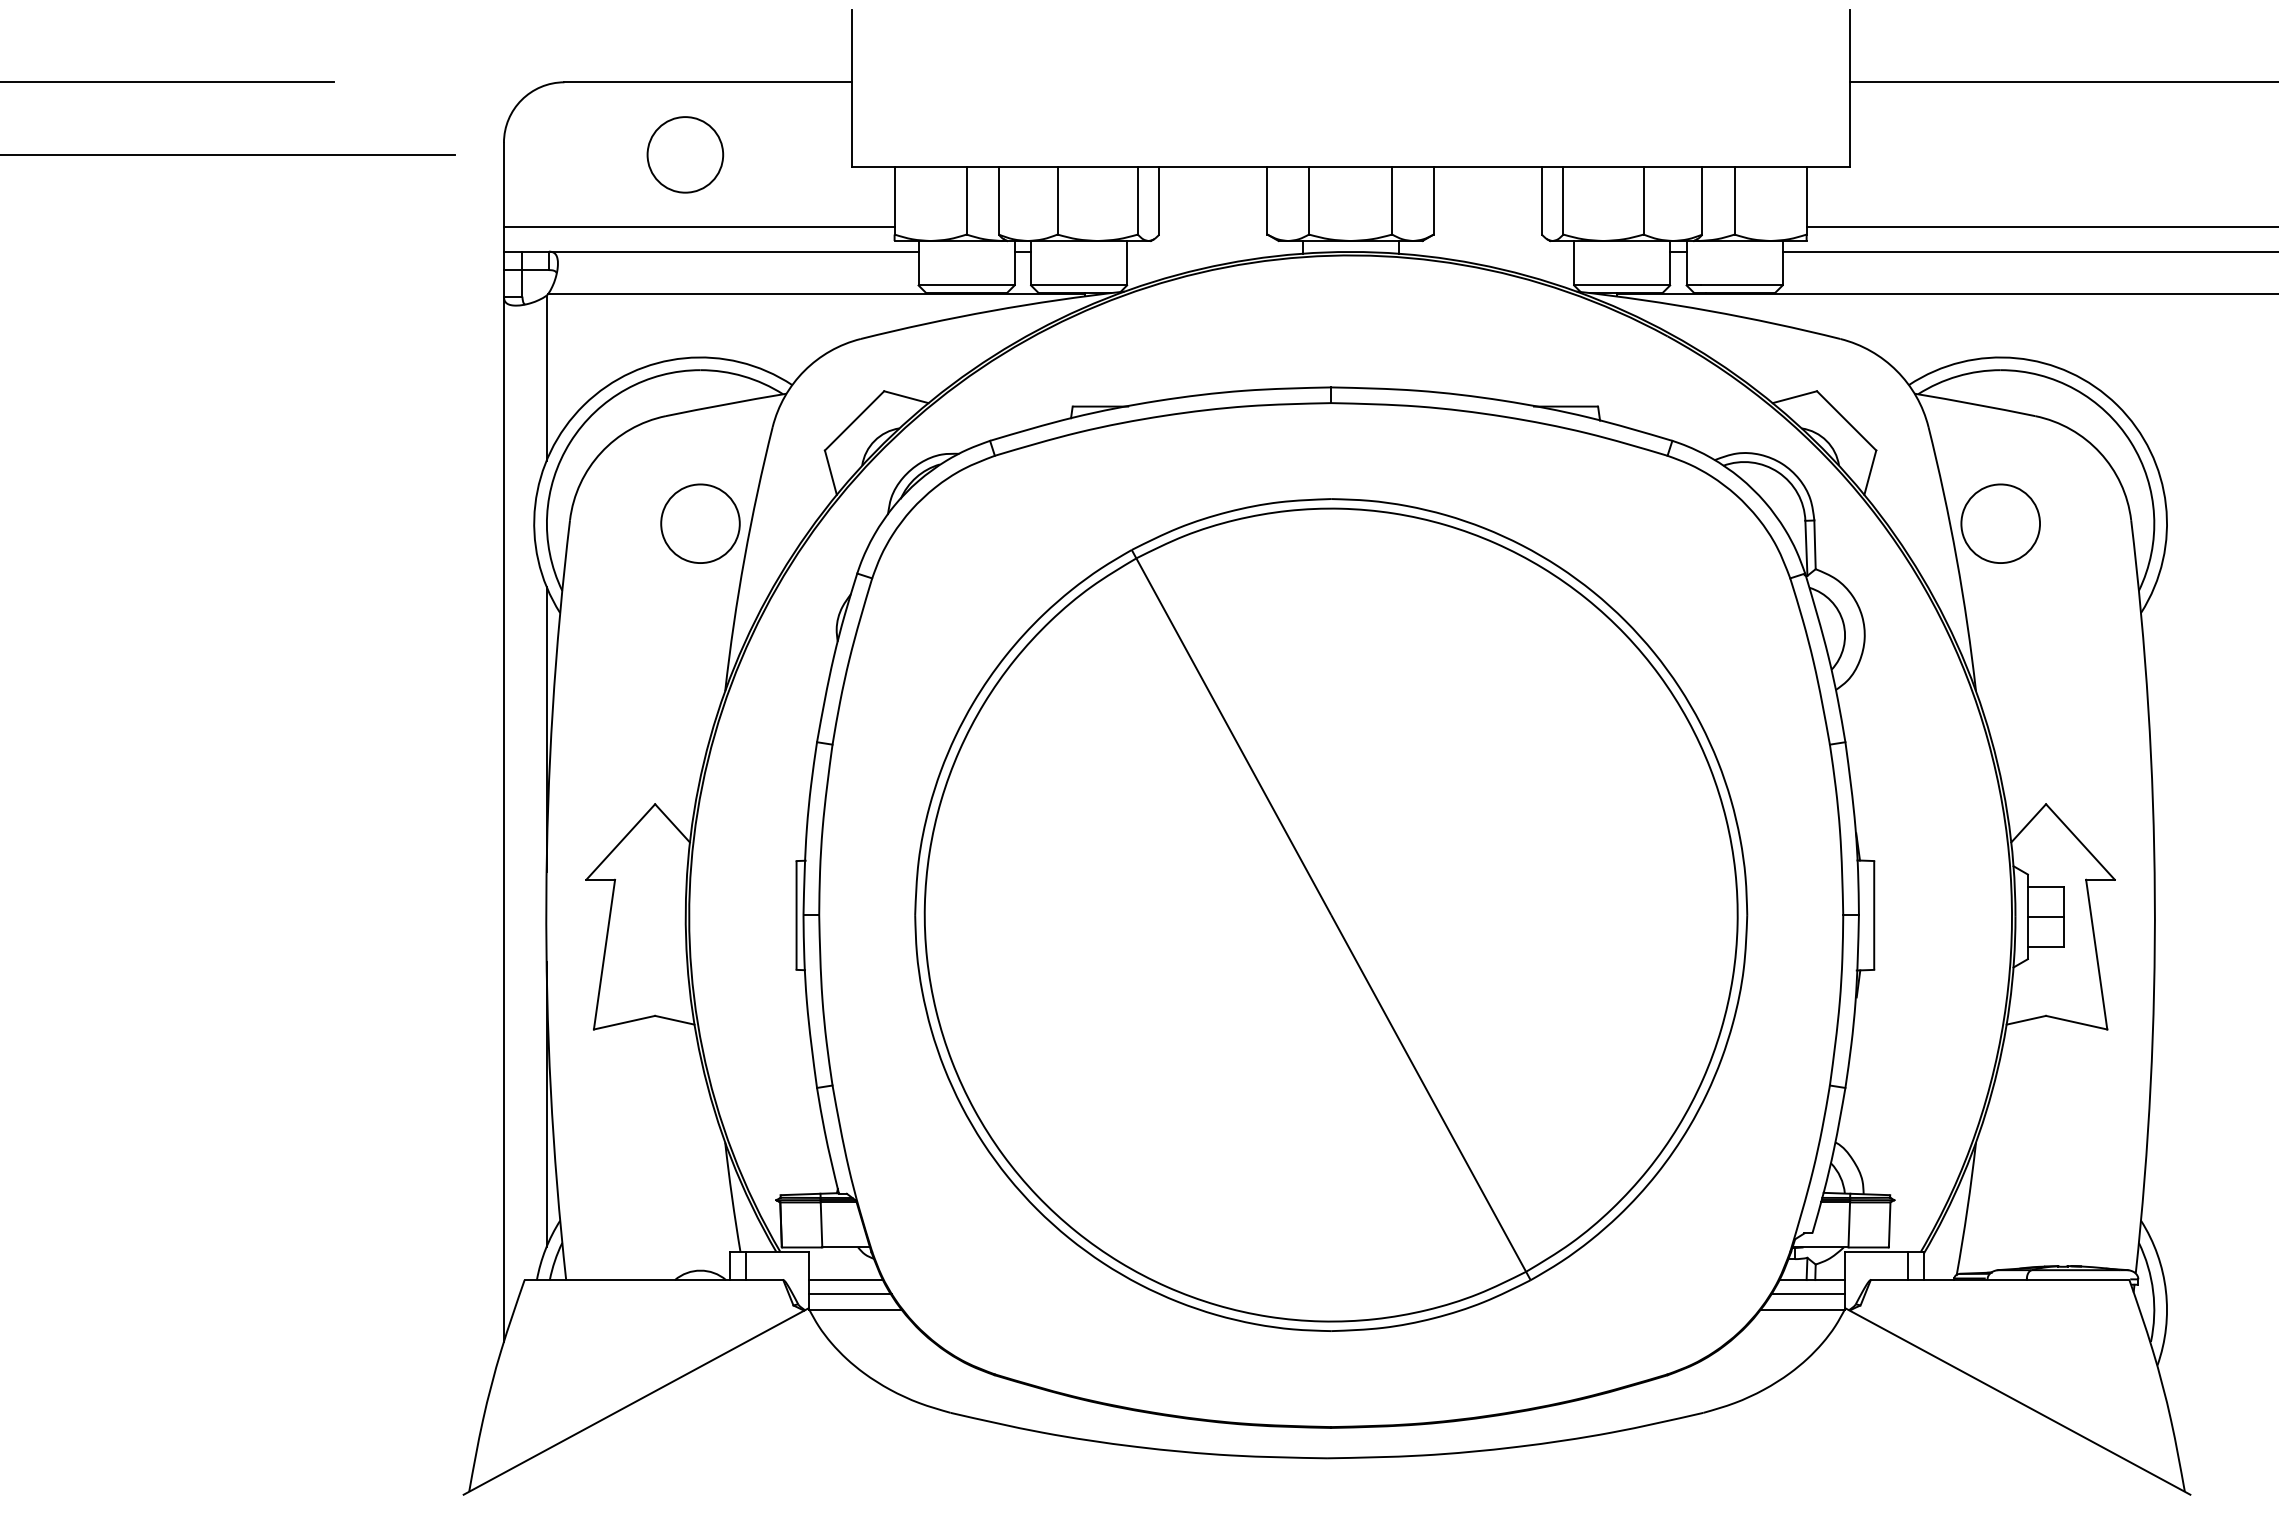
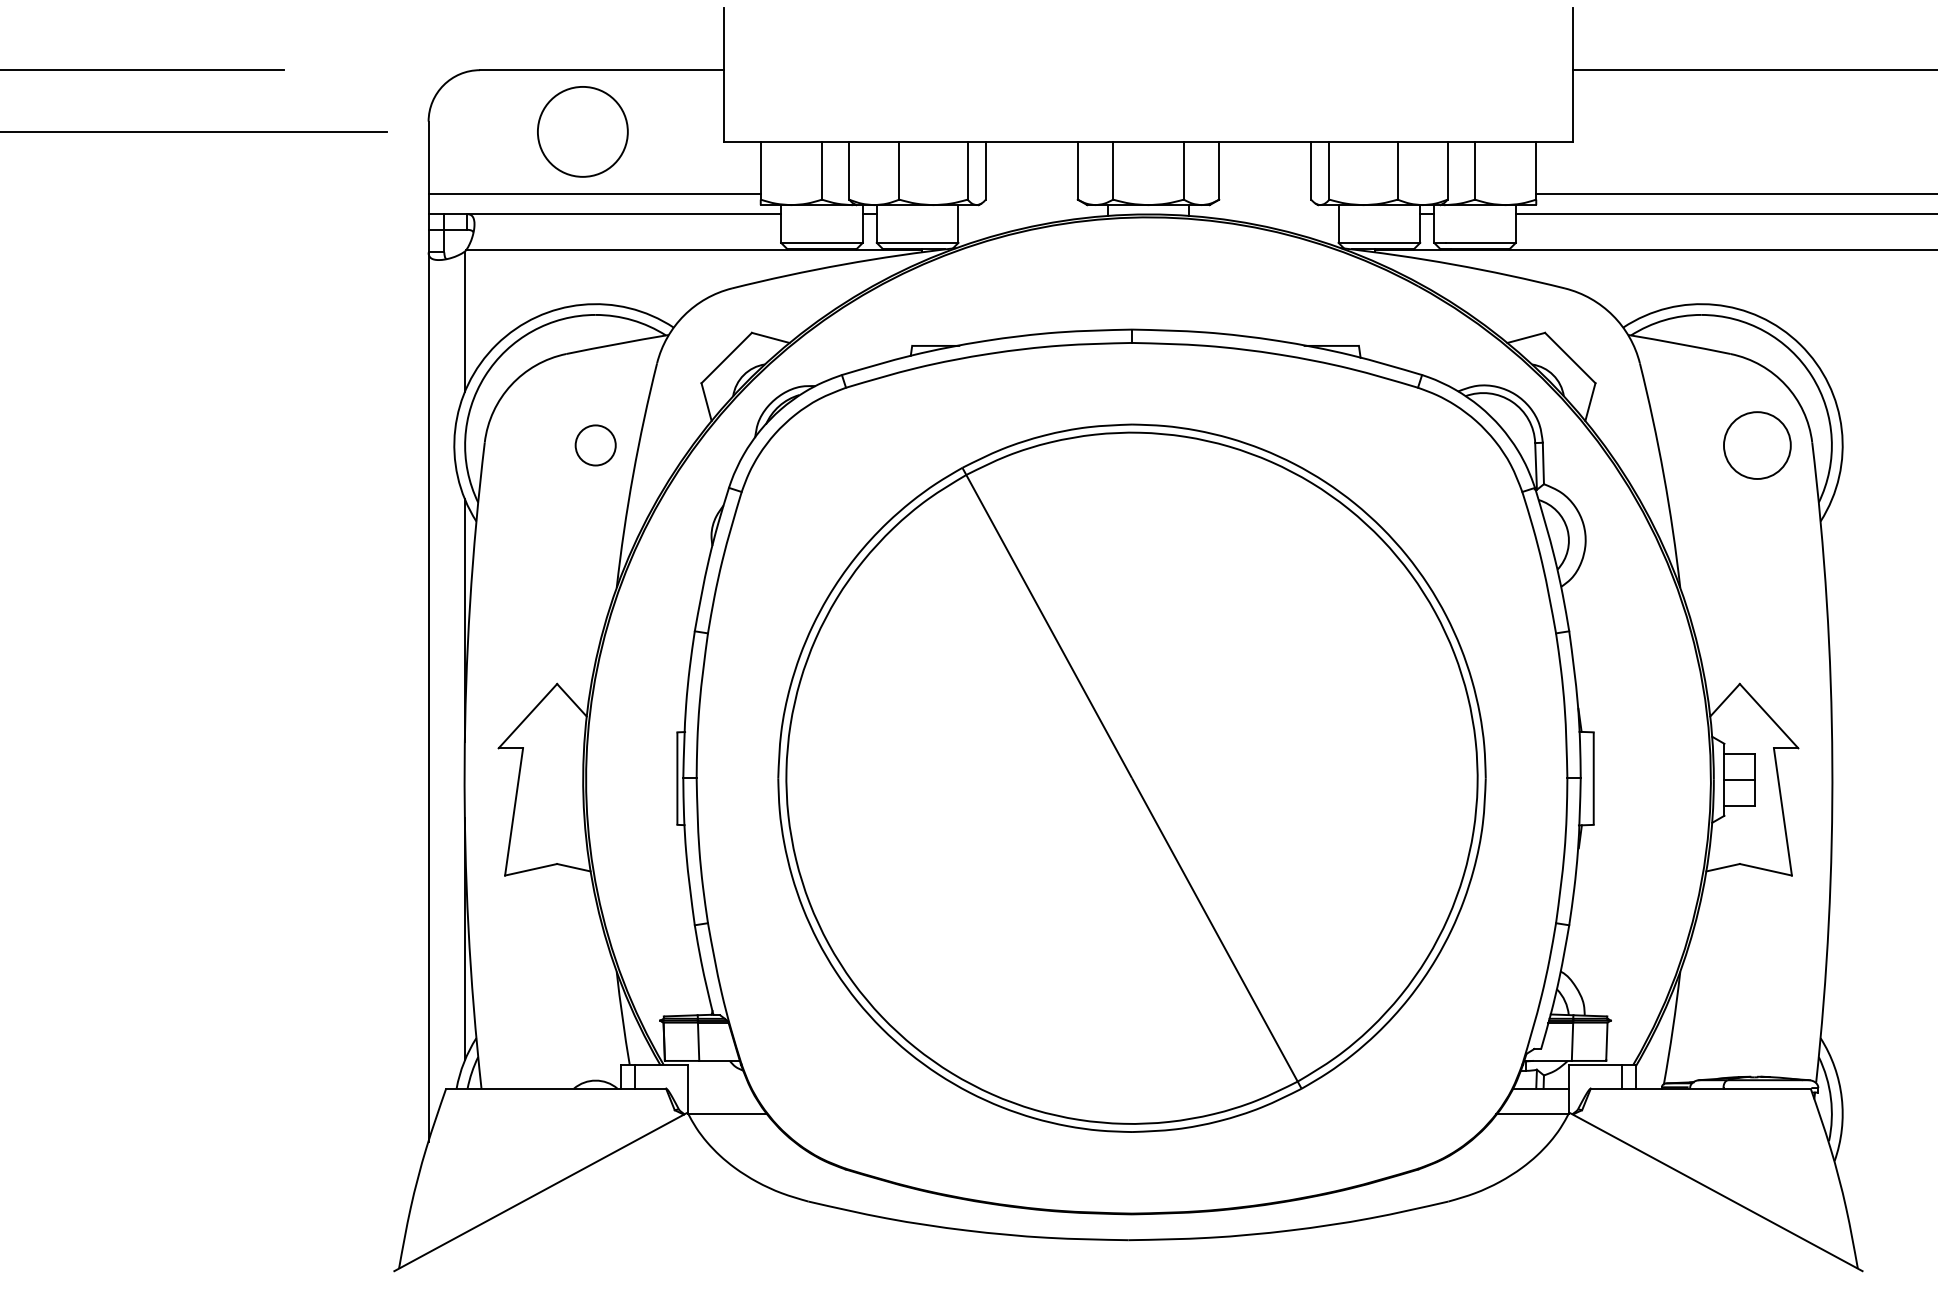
circle: (685, 154) -> (582, 131), size x1.4
circle: (700, 523) -> (595, 445), size x0.6
circle: (2000, 523) -> (1757, 445), moved
line: (846, 1280) -> (719, 1089), removed
line: (850, 1294) -> (723, 1100), removed
line: (1807, 1294) -> (1537, 1100), removed

